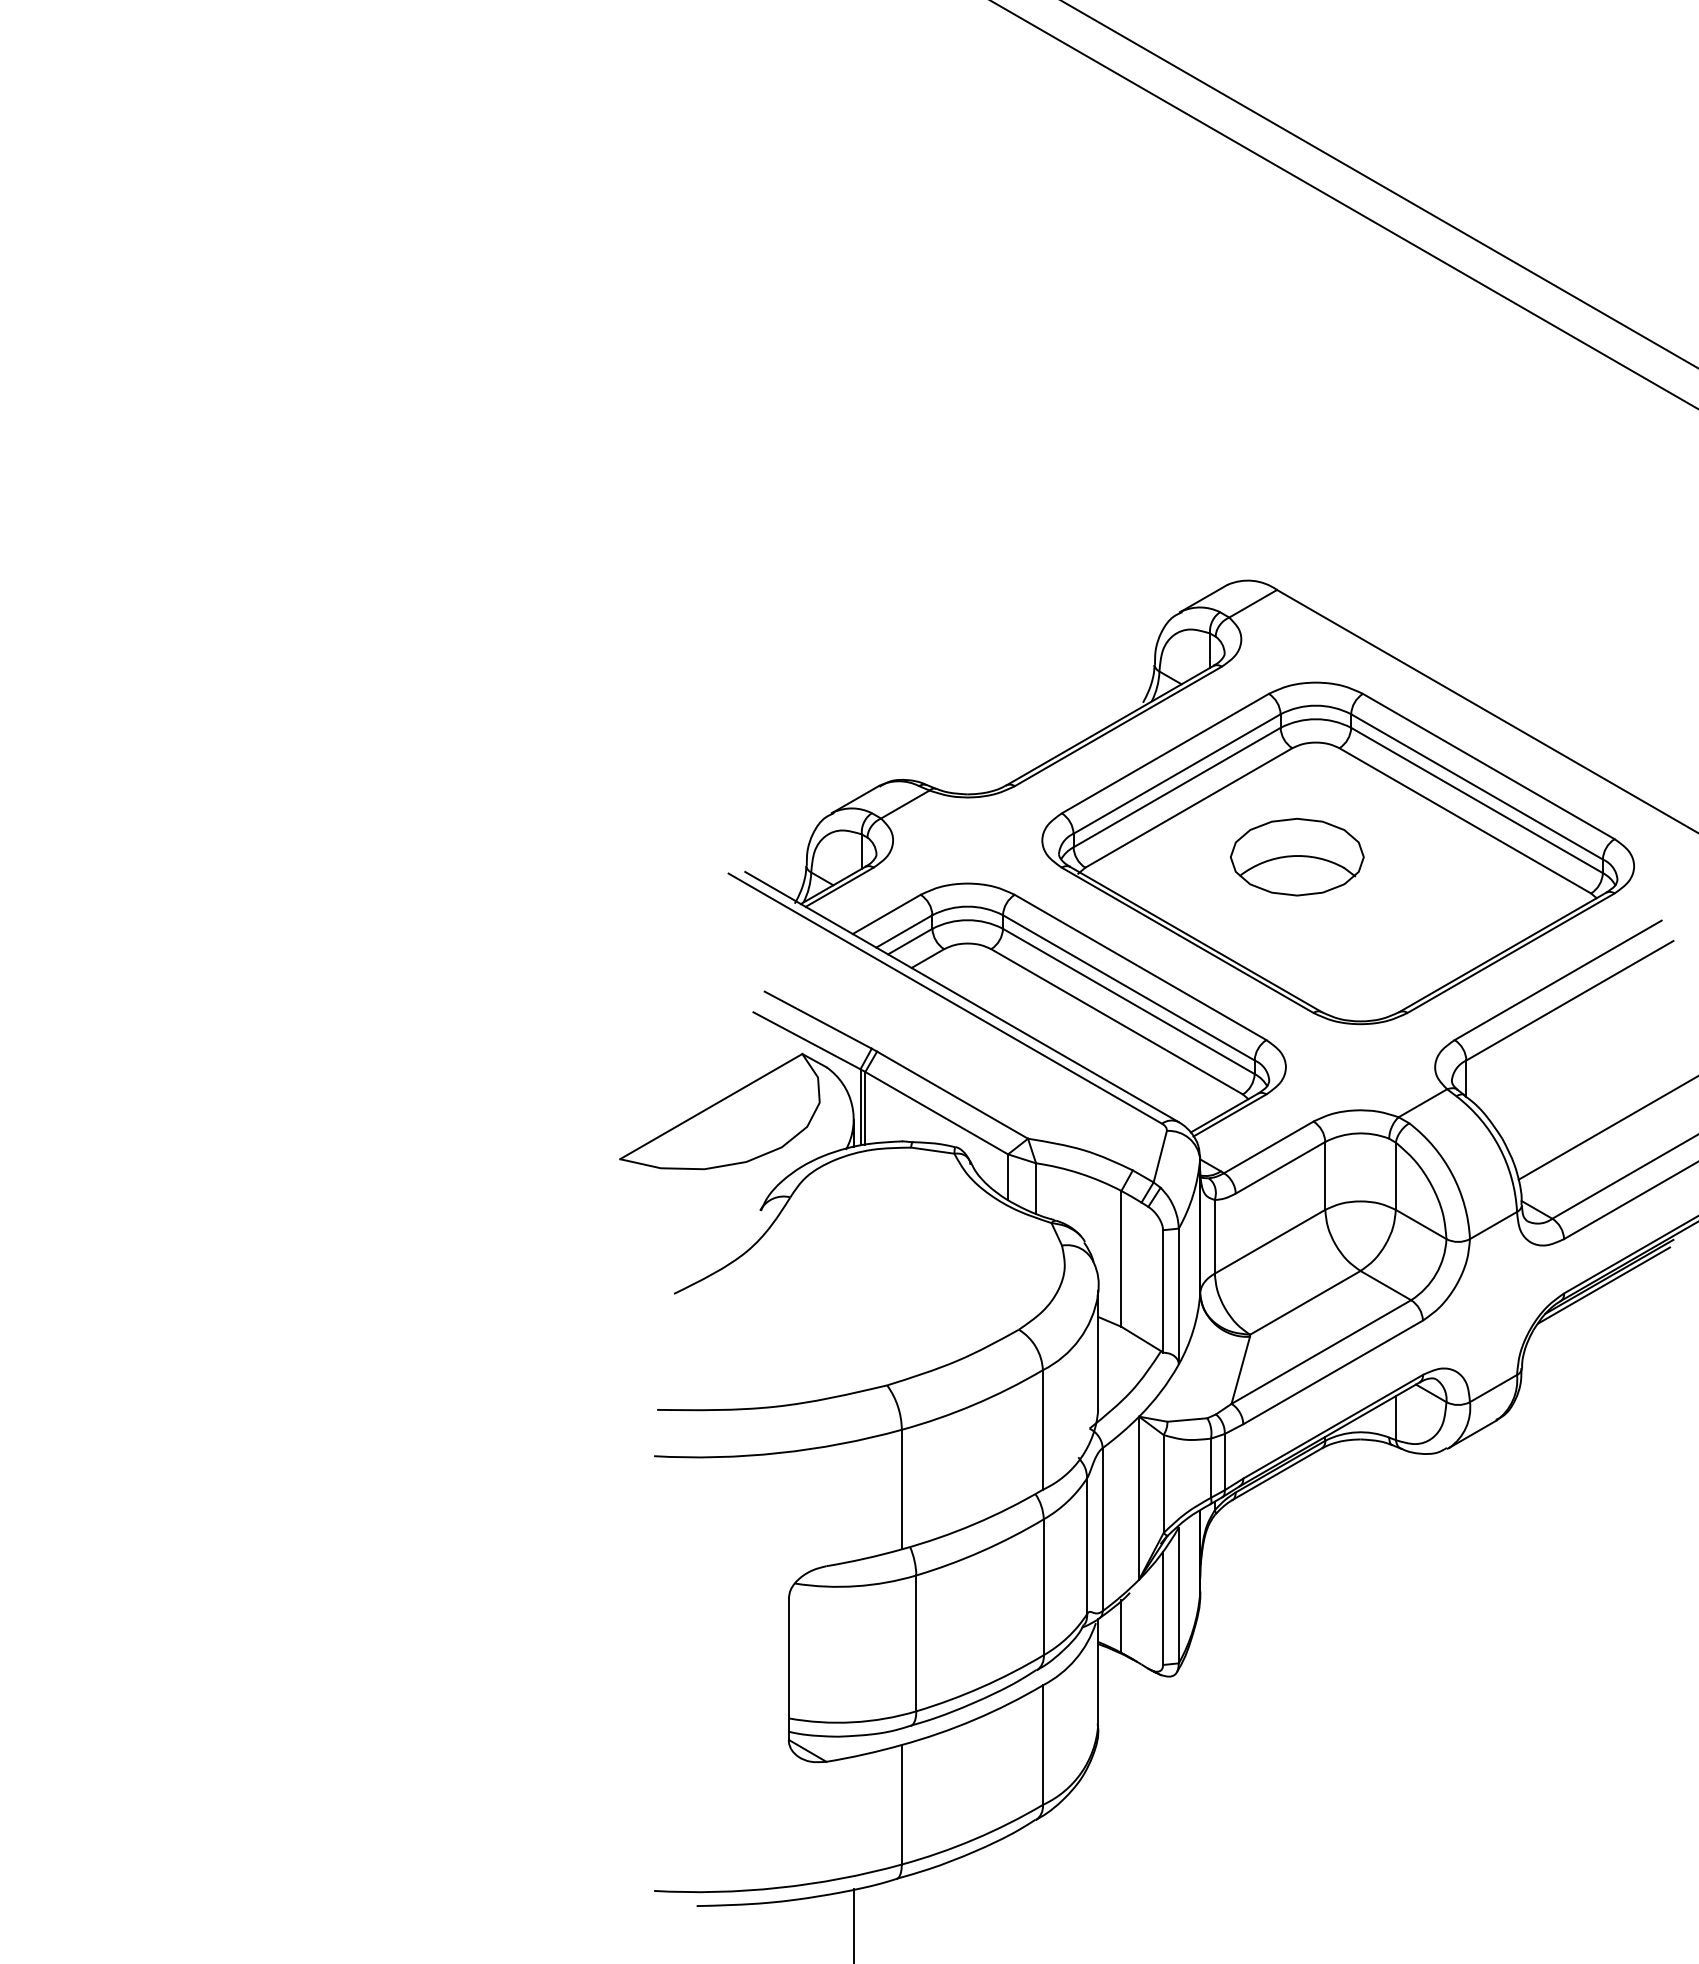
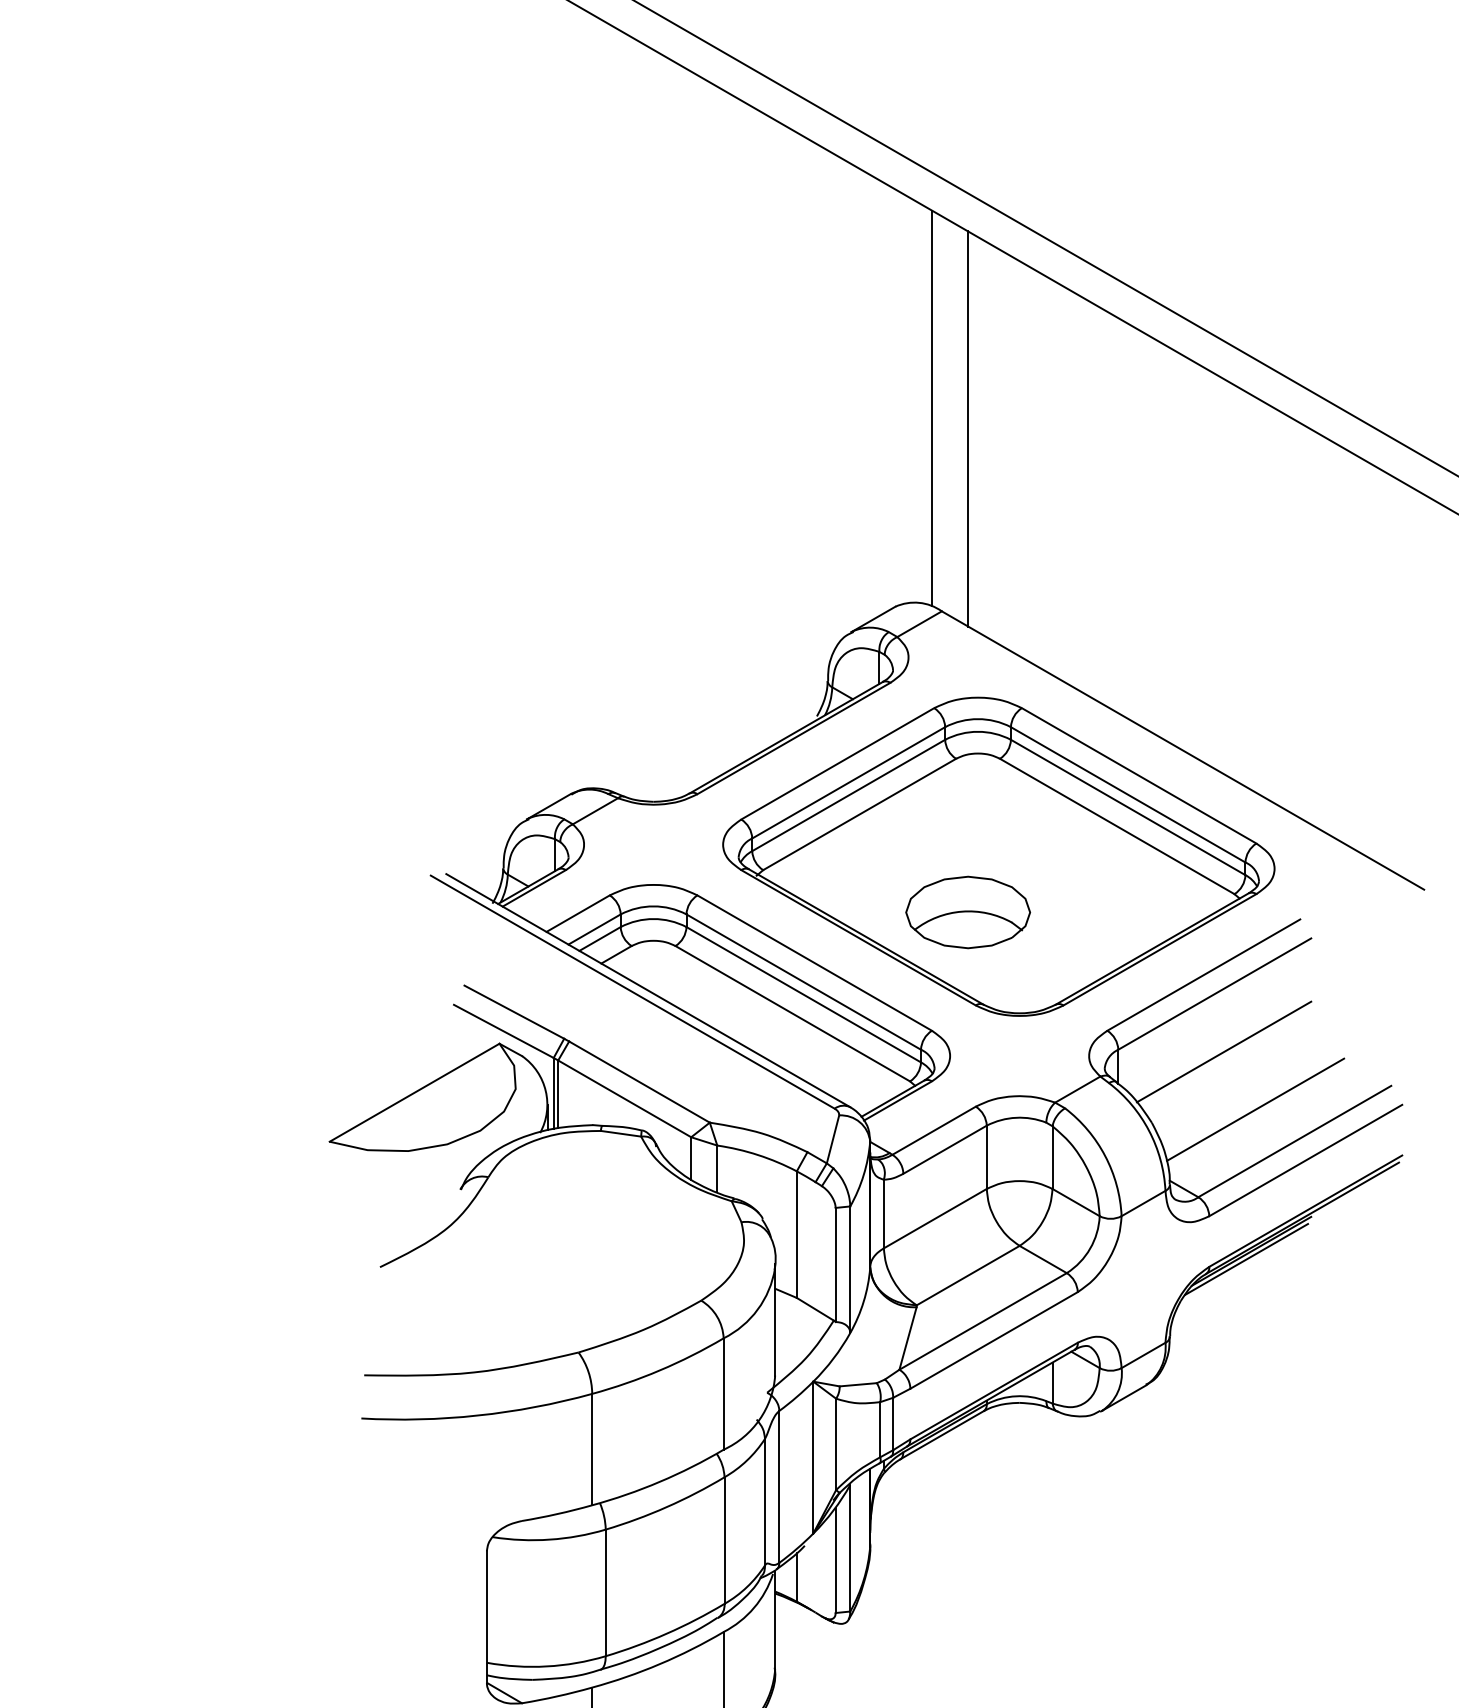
line: (1266, 371) -> (932, 407), added
line: (1305, 394) -> (968, 429), added
part: (1296, 856) -> (967, 911), moved
line: (1579, 1062) -> (1223, 1051), added

